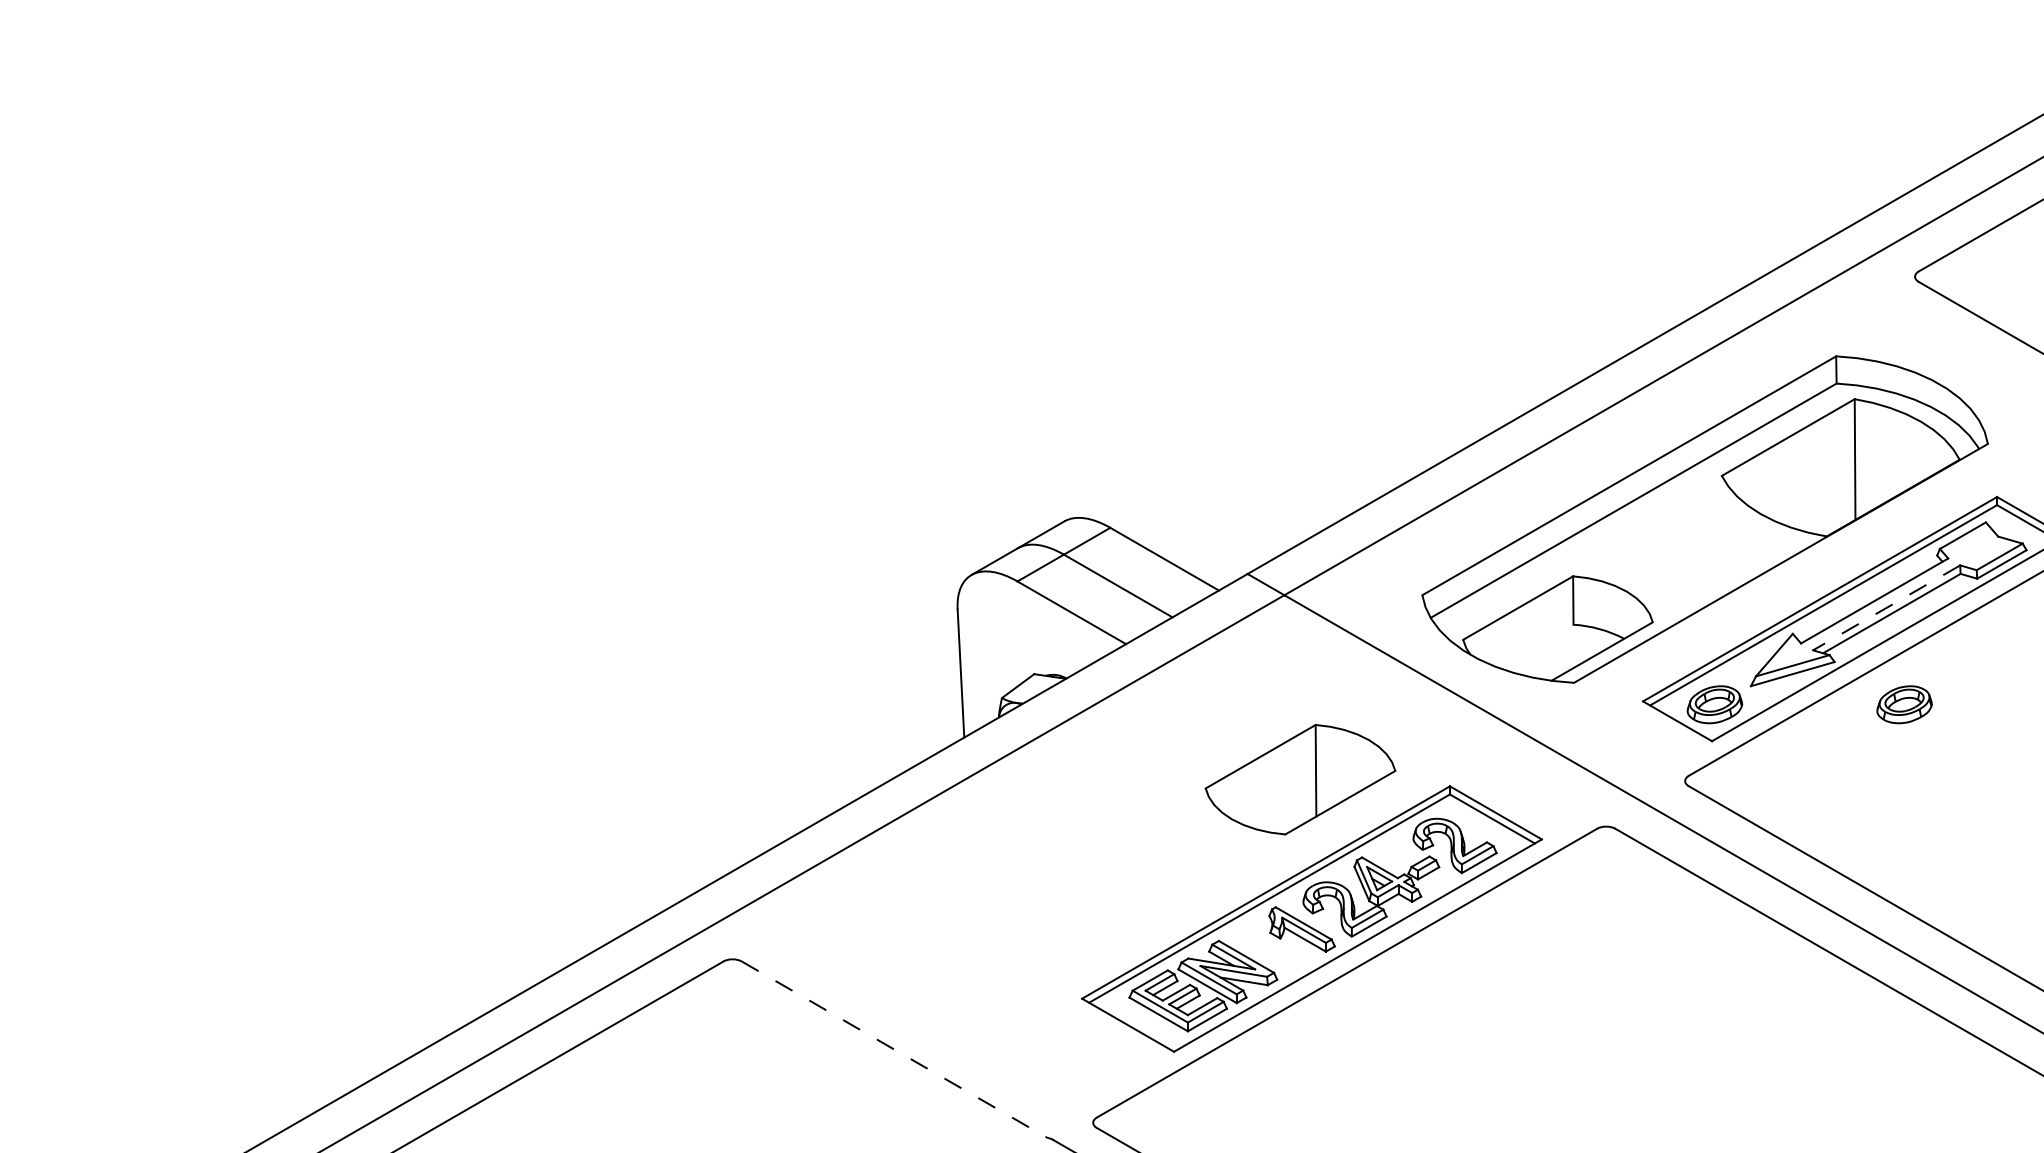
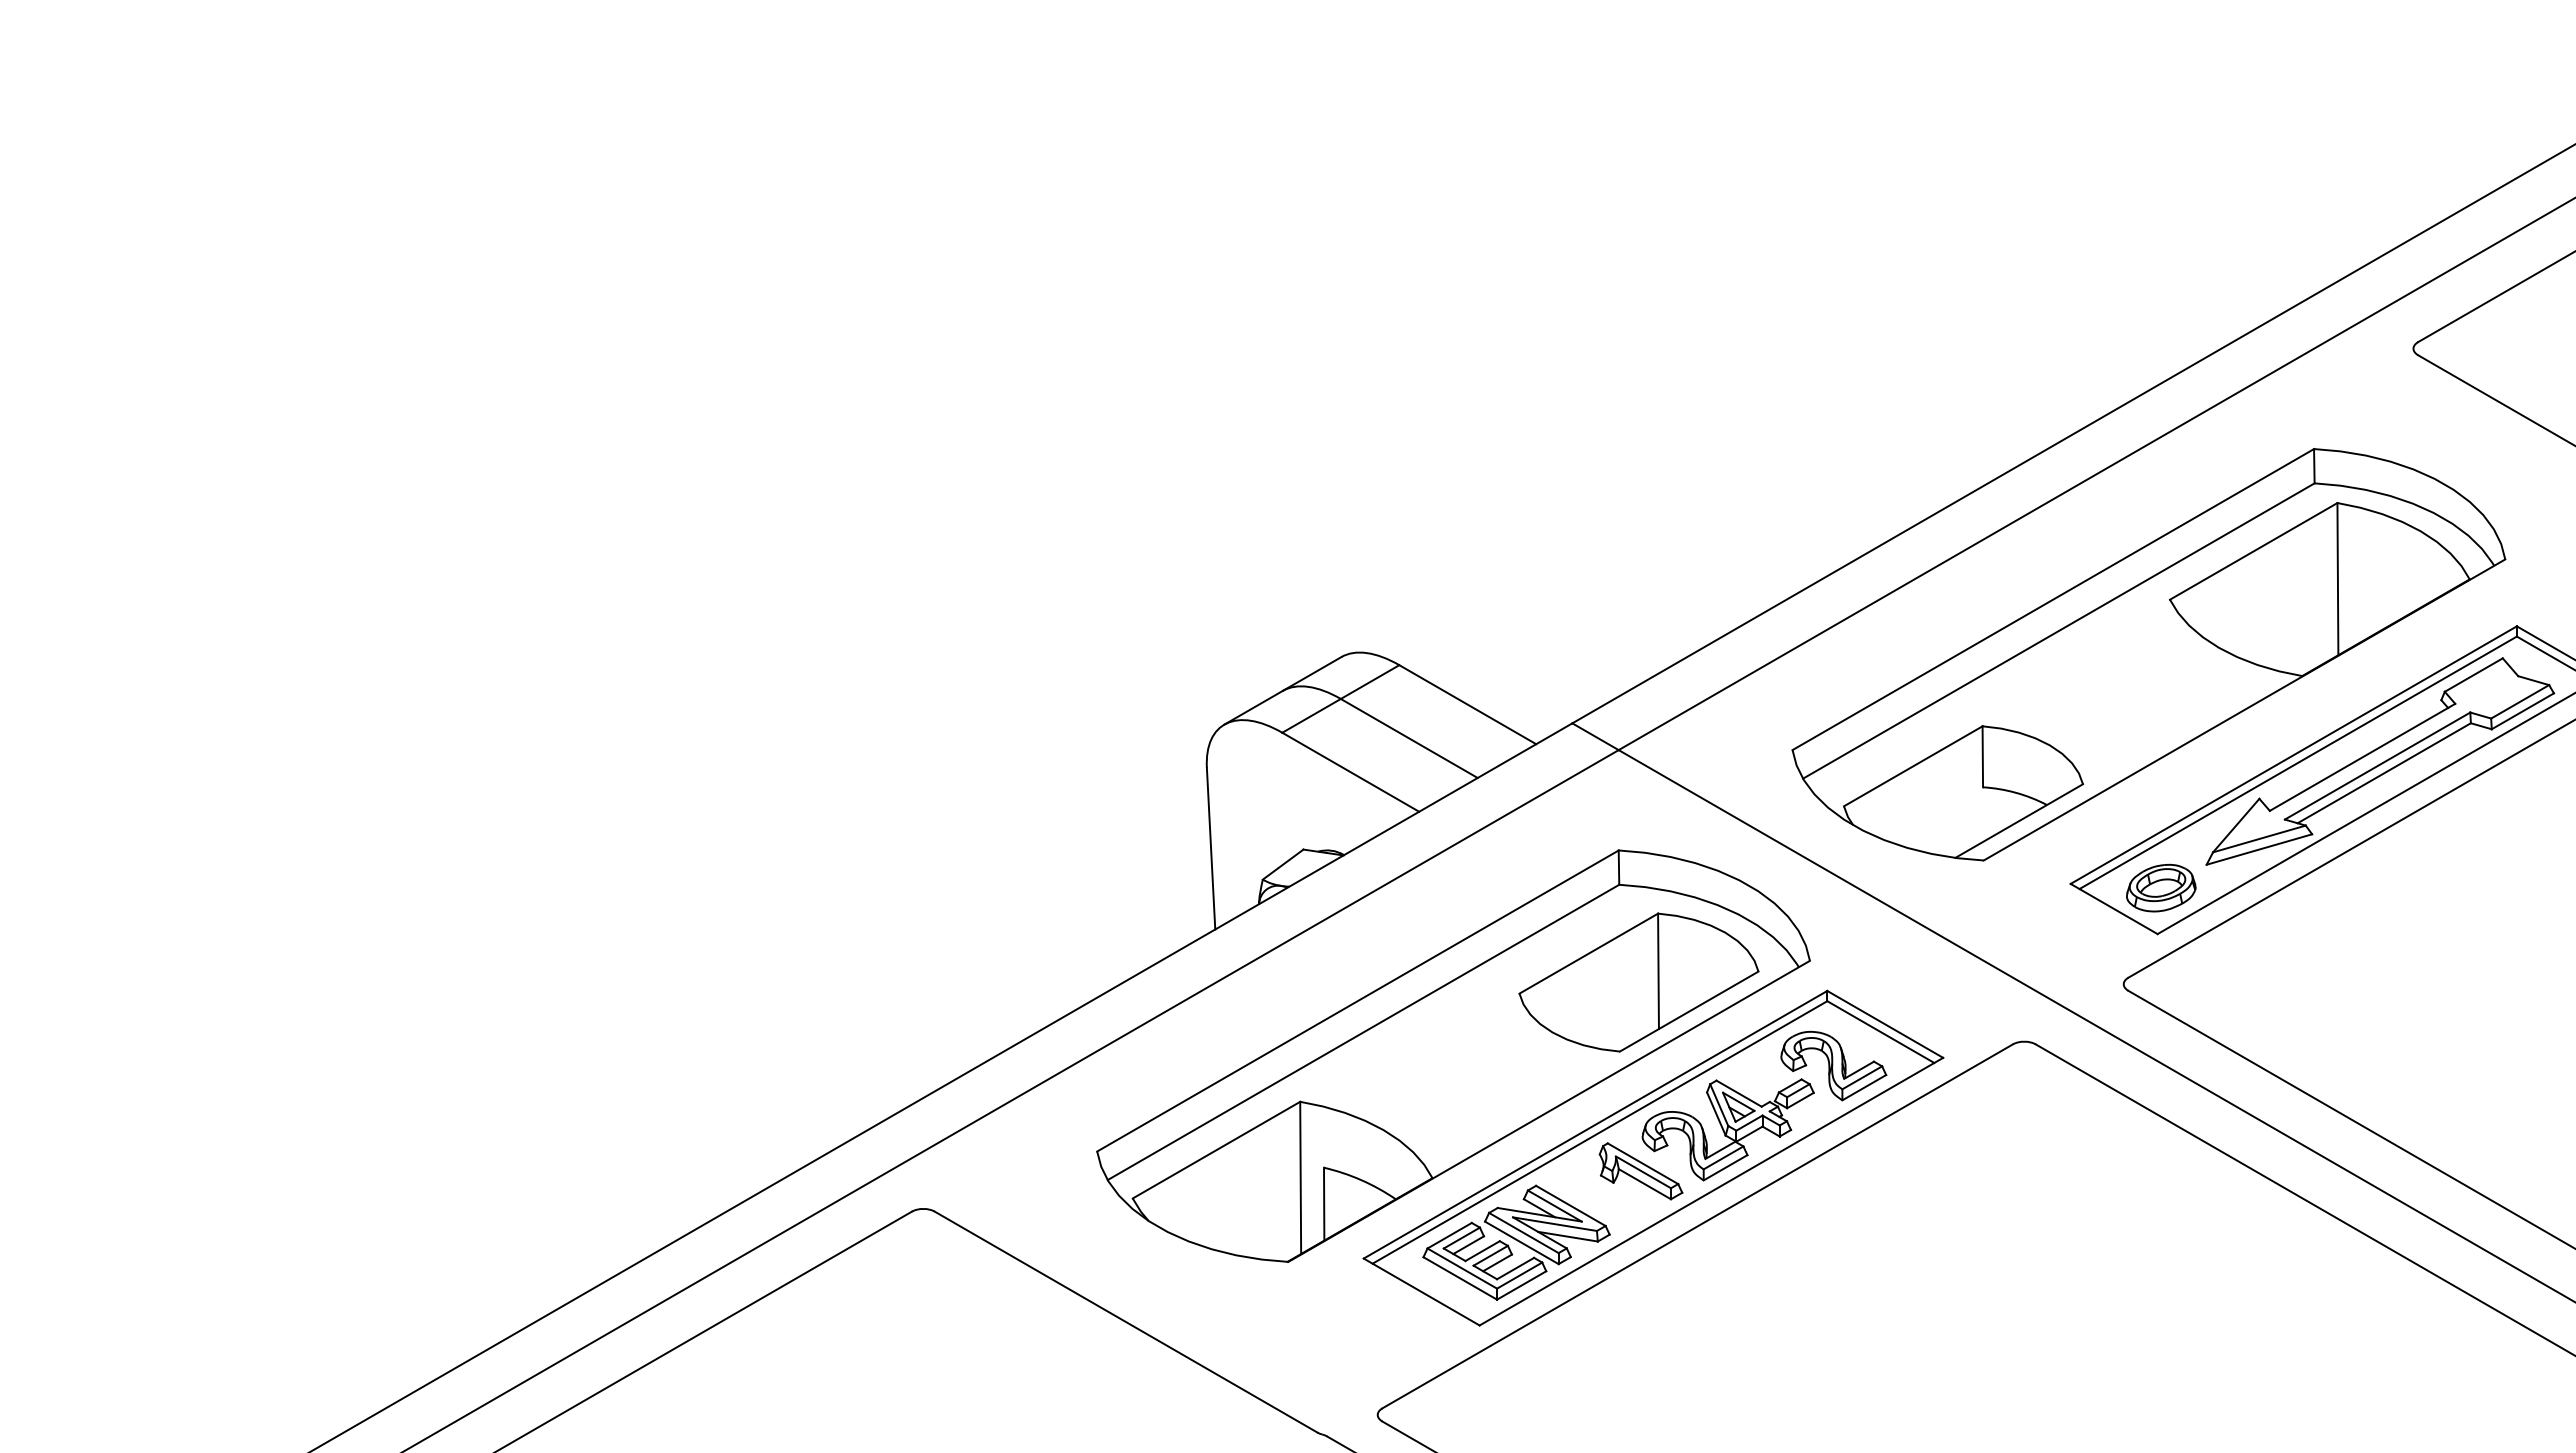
line: (1886, 608) -> (2377, 766), dashed -> solid
part: (1904, 704) -> (2400, 887), removed
part: (1153, 837) -> (1453, 1055), added
line: (893, 1049) -> (1126, 1322), dashed -> solid

